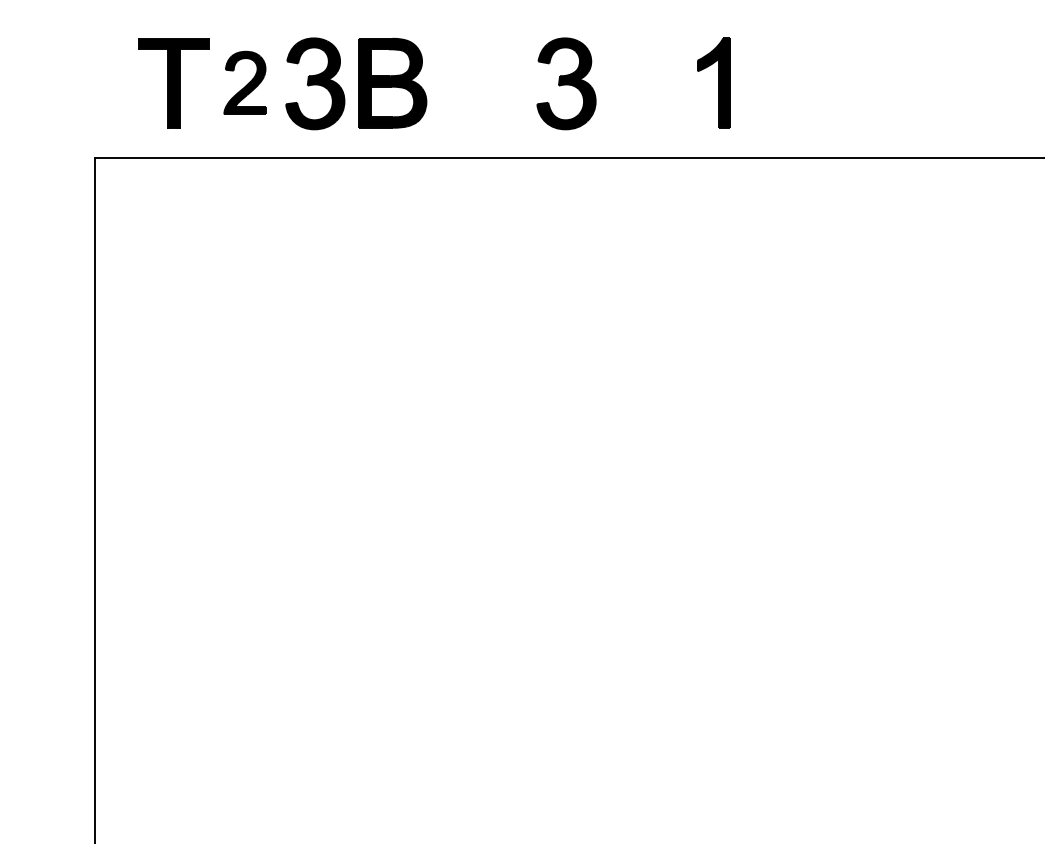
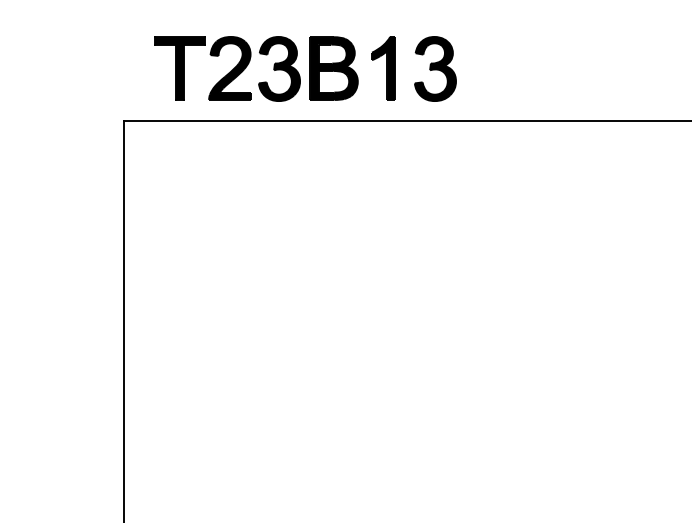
part: (244, 82) -> (229, 68), size x1.43
part: (713, 82) -> (383, 68), moved
part: (566, 83) -> (435, 68), moved

